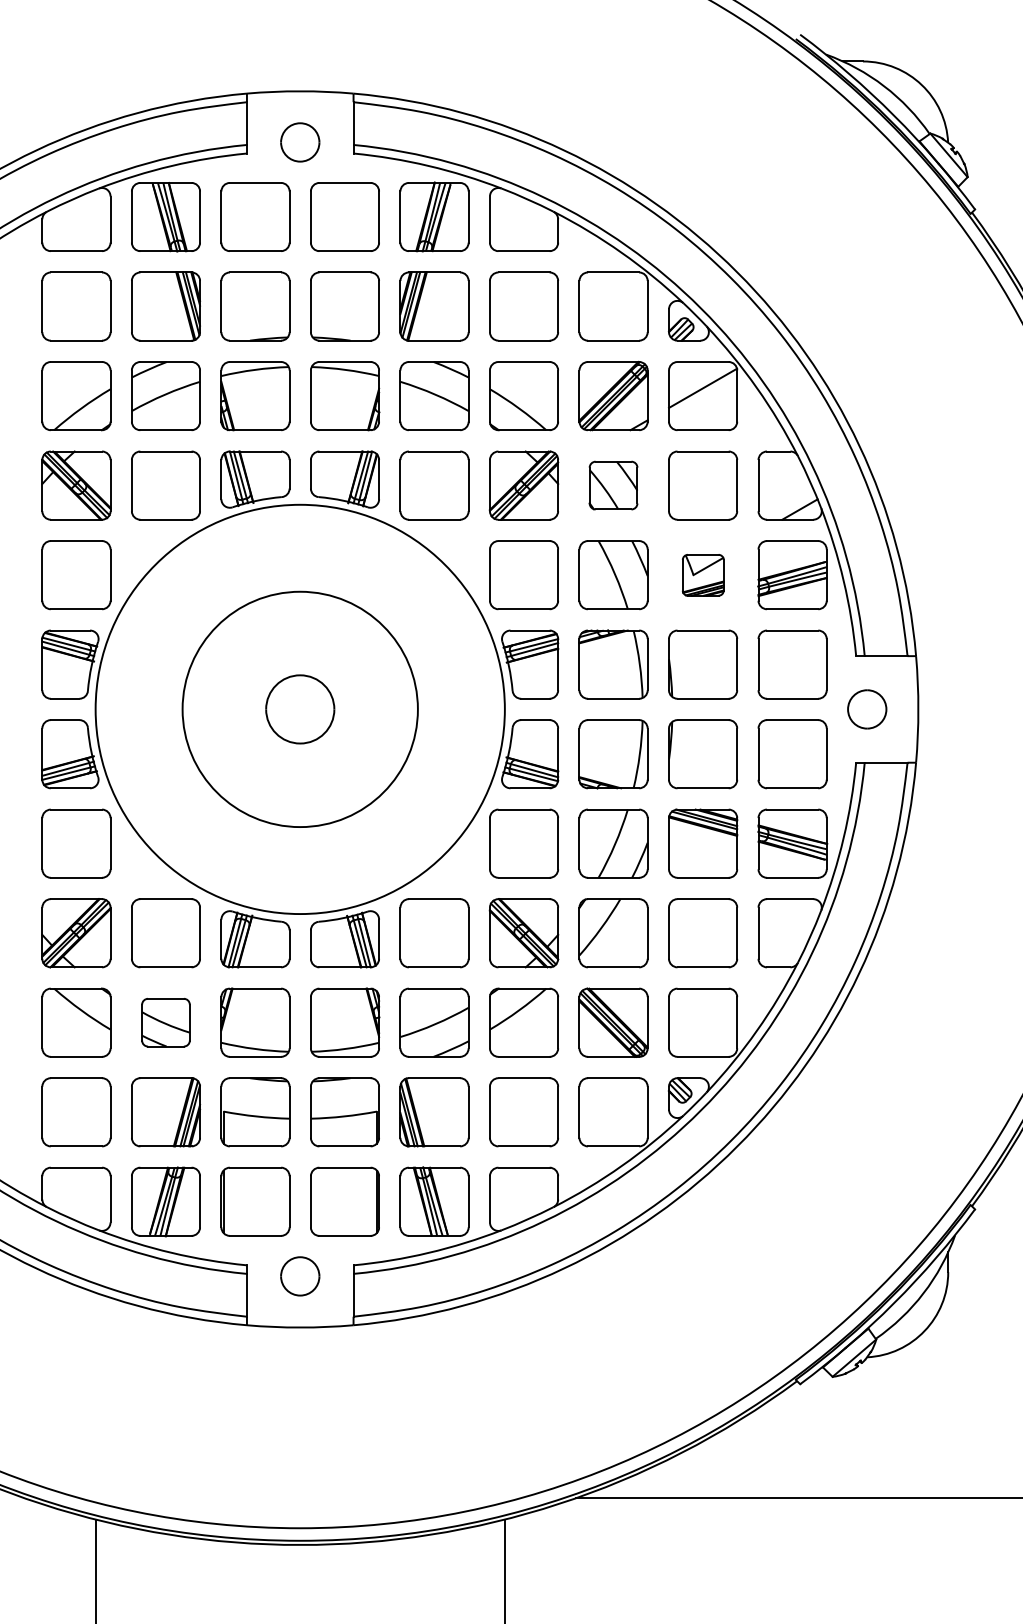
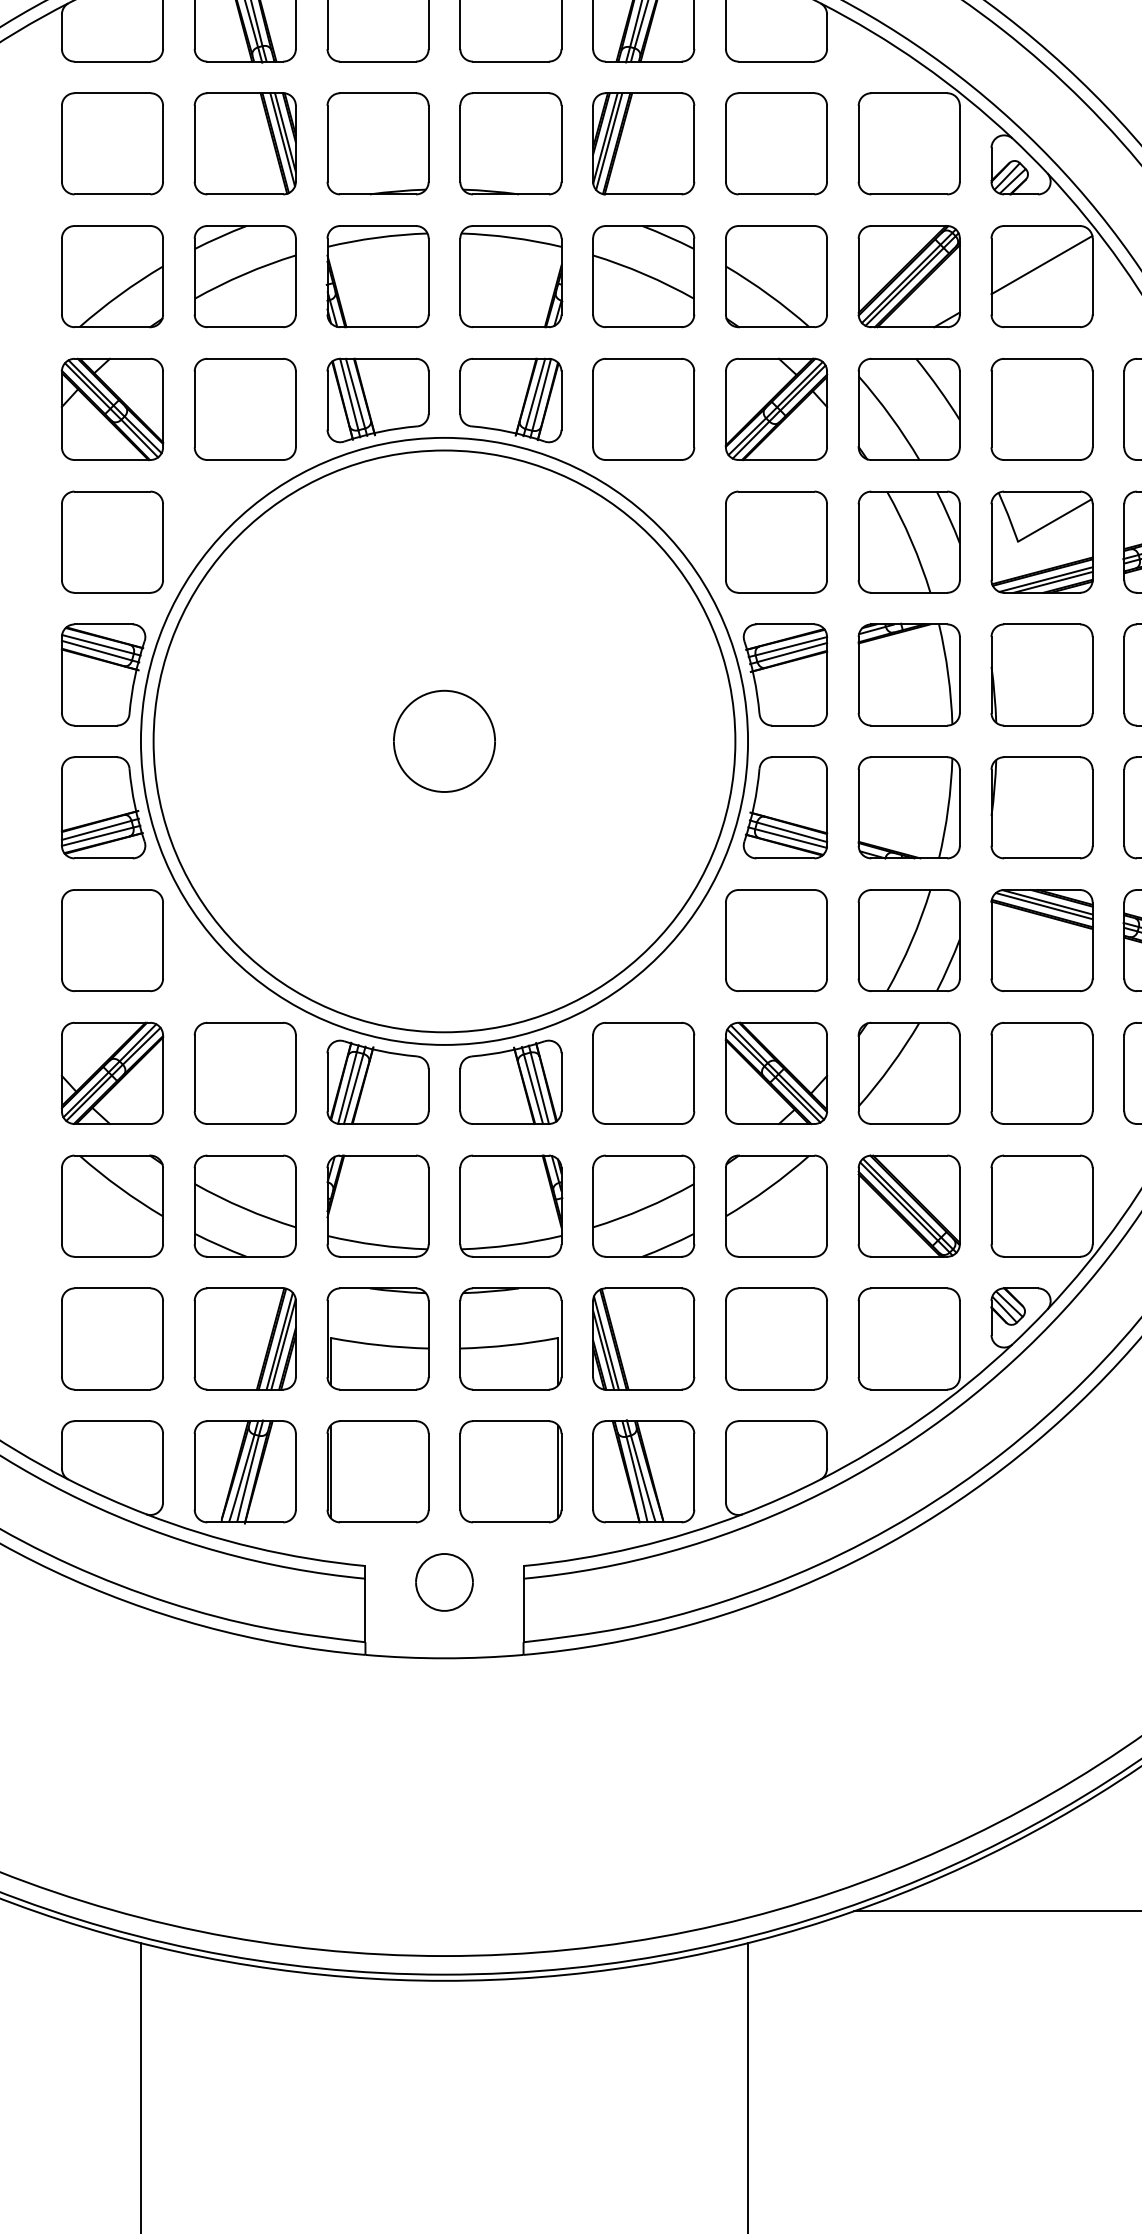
part: (613, 485) -> (909, 409), size x1.43
part: (703, 575) -> (1042, 542), size x1.67
circle: (300, 709) -> (444, 741), size x1.67
part: (165, 1022) -> (244, 1205), size x1.43

